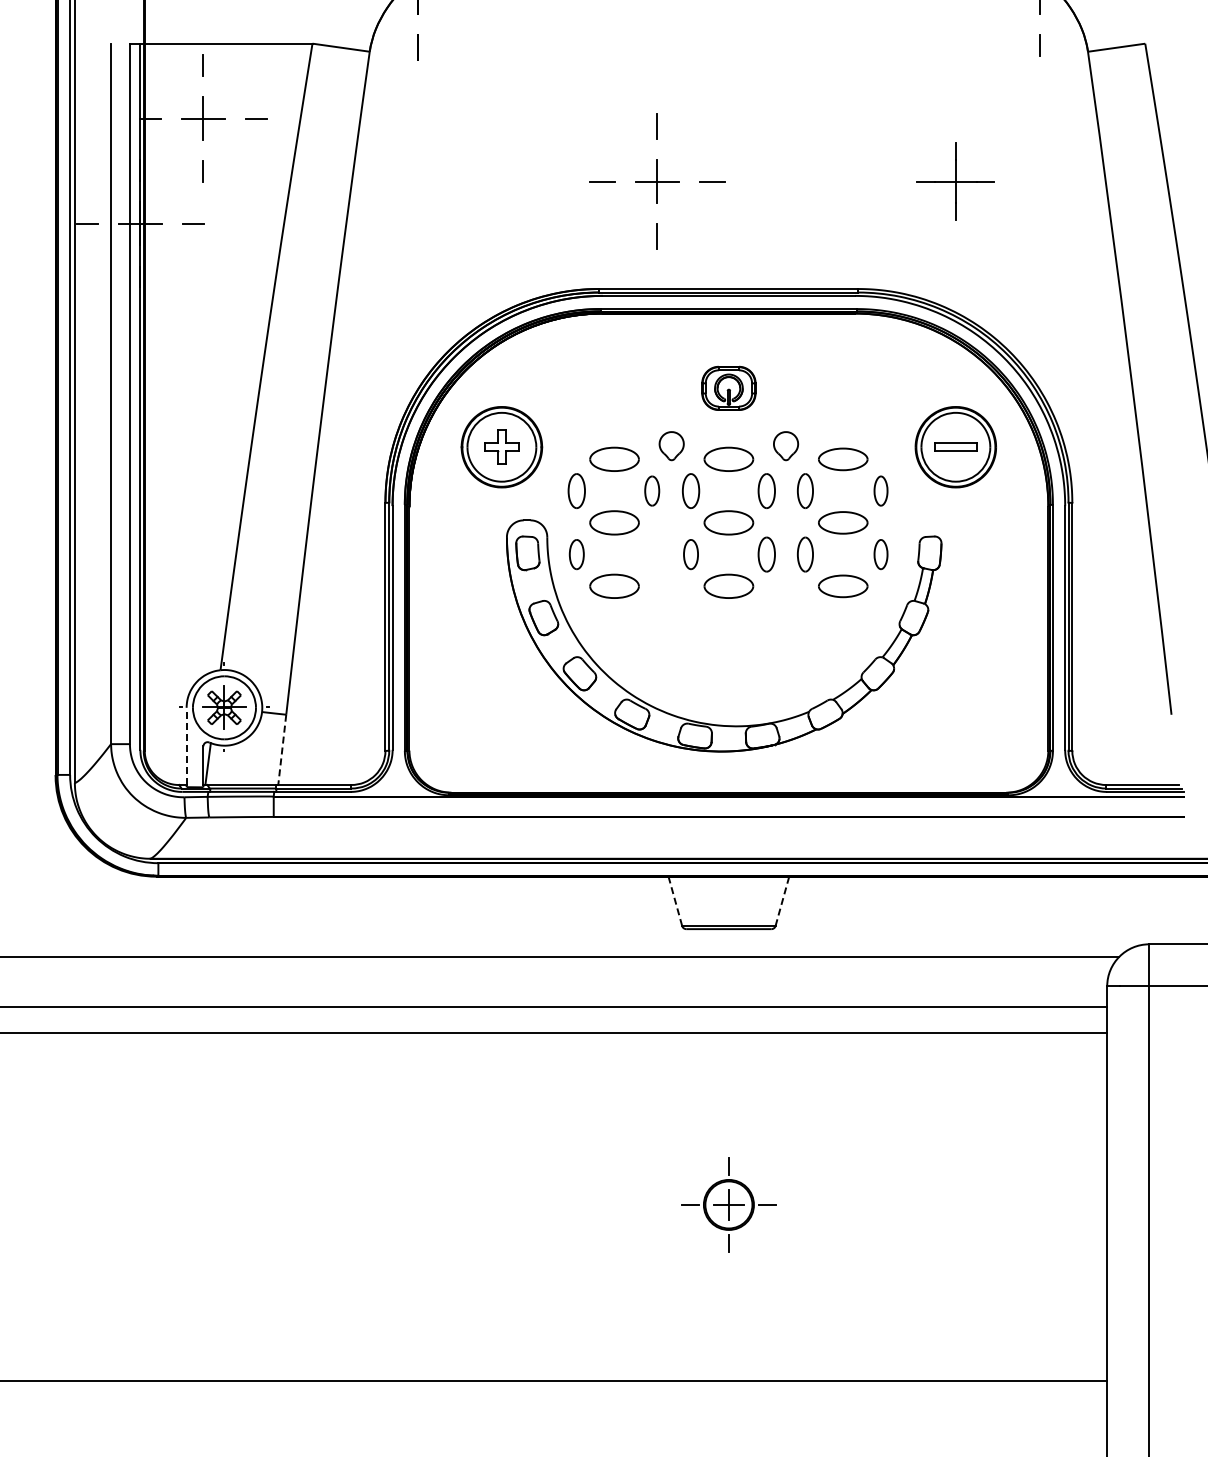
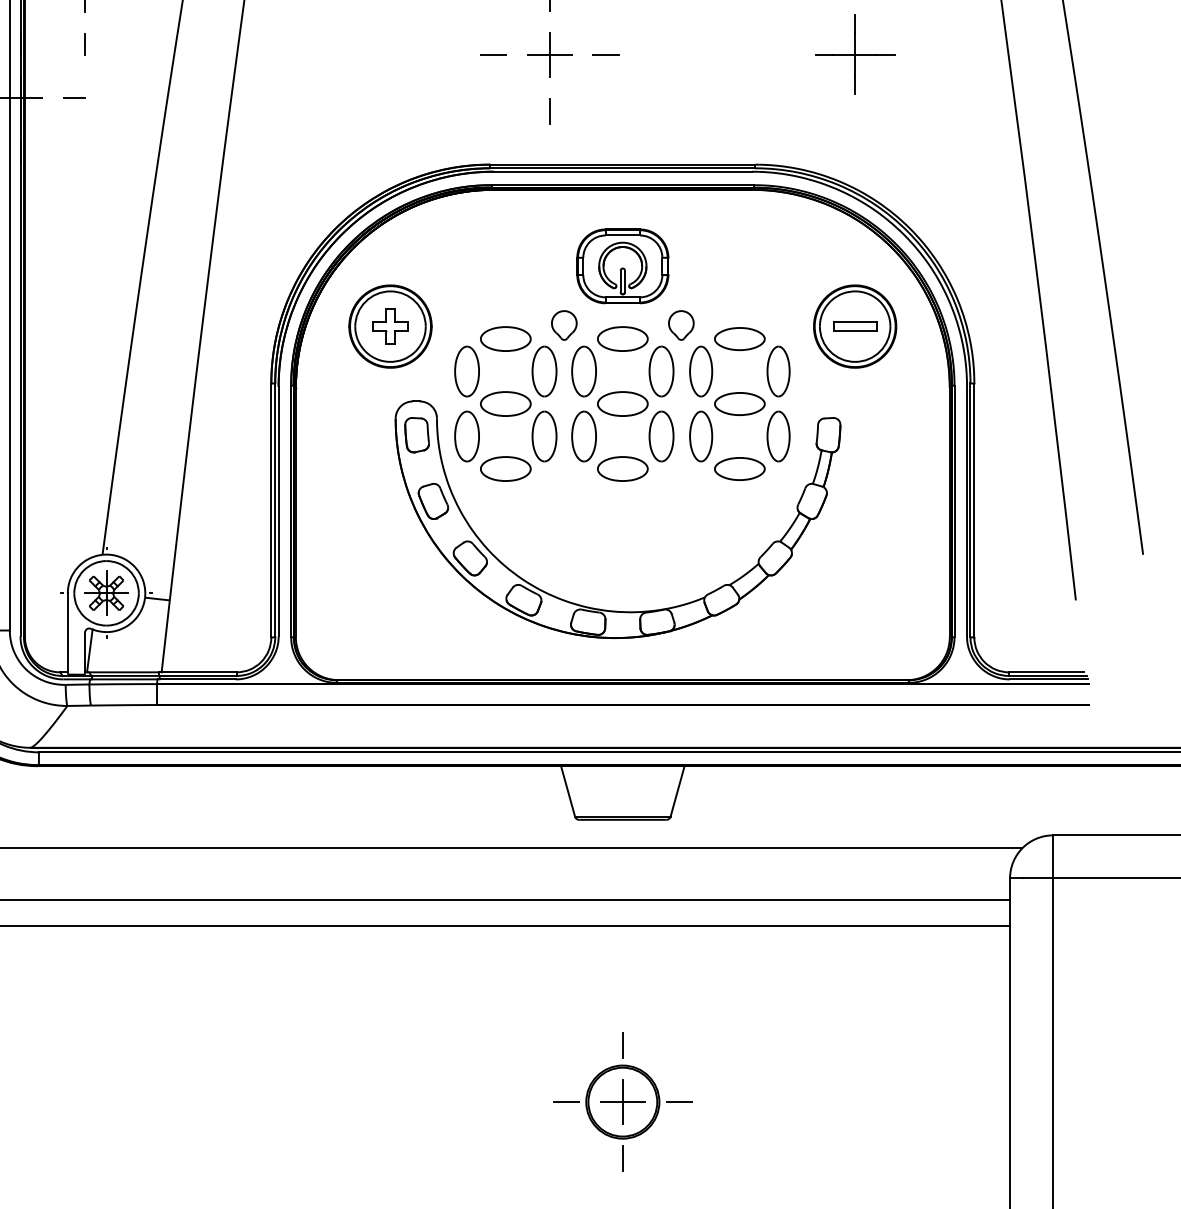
part: (728, 388) -> (622, 266), size x1.67
part: (576, 490) -> (466, 370), size x1.43
part: (651, 490) -> (543, 370), size x1.67
part: (690, 490) -> (583, 370), size x1.43
part: (766, 490) -> (661, 370), size x1.43
part: (805, 490) -> (701, 370), size x1.43
part: (880, 490) -> (778, 370), size x1.67
part: (576, 554) -> (466, 436), size x1.67
part: (651, 554) -> (543, 436), added
part: (690, 554) -> (583, 436), size x1.67
part: (766, 554) -> (661, 436), size x1.43
part: (805, 554) -> (701, 436), size x1.43
part: (880, 554) -> (778, 436), size x1.67
line: (186, 746) -> (67, 632), dashed -> solid
line: (282, 750) -> (165, 637), dashed -> solid
line: (675, 901) -> (568, 791), dashed -> solid
line: (782, 901) -> (677, 791), dashed -> solid
part: (728, 1204) -> (622, 1101), size x1.43

